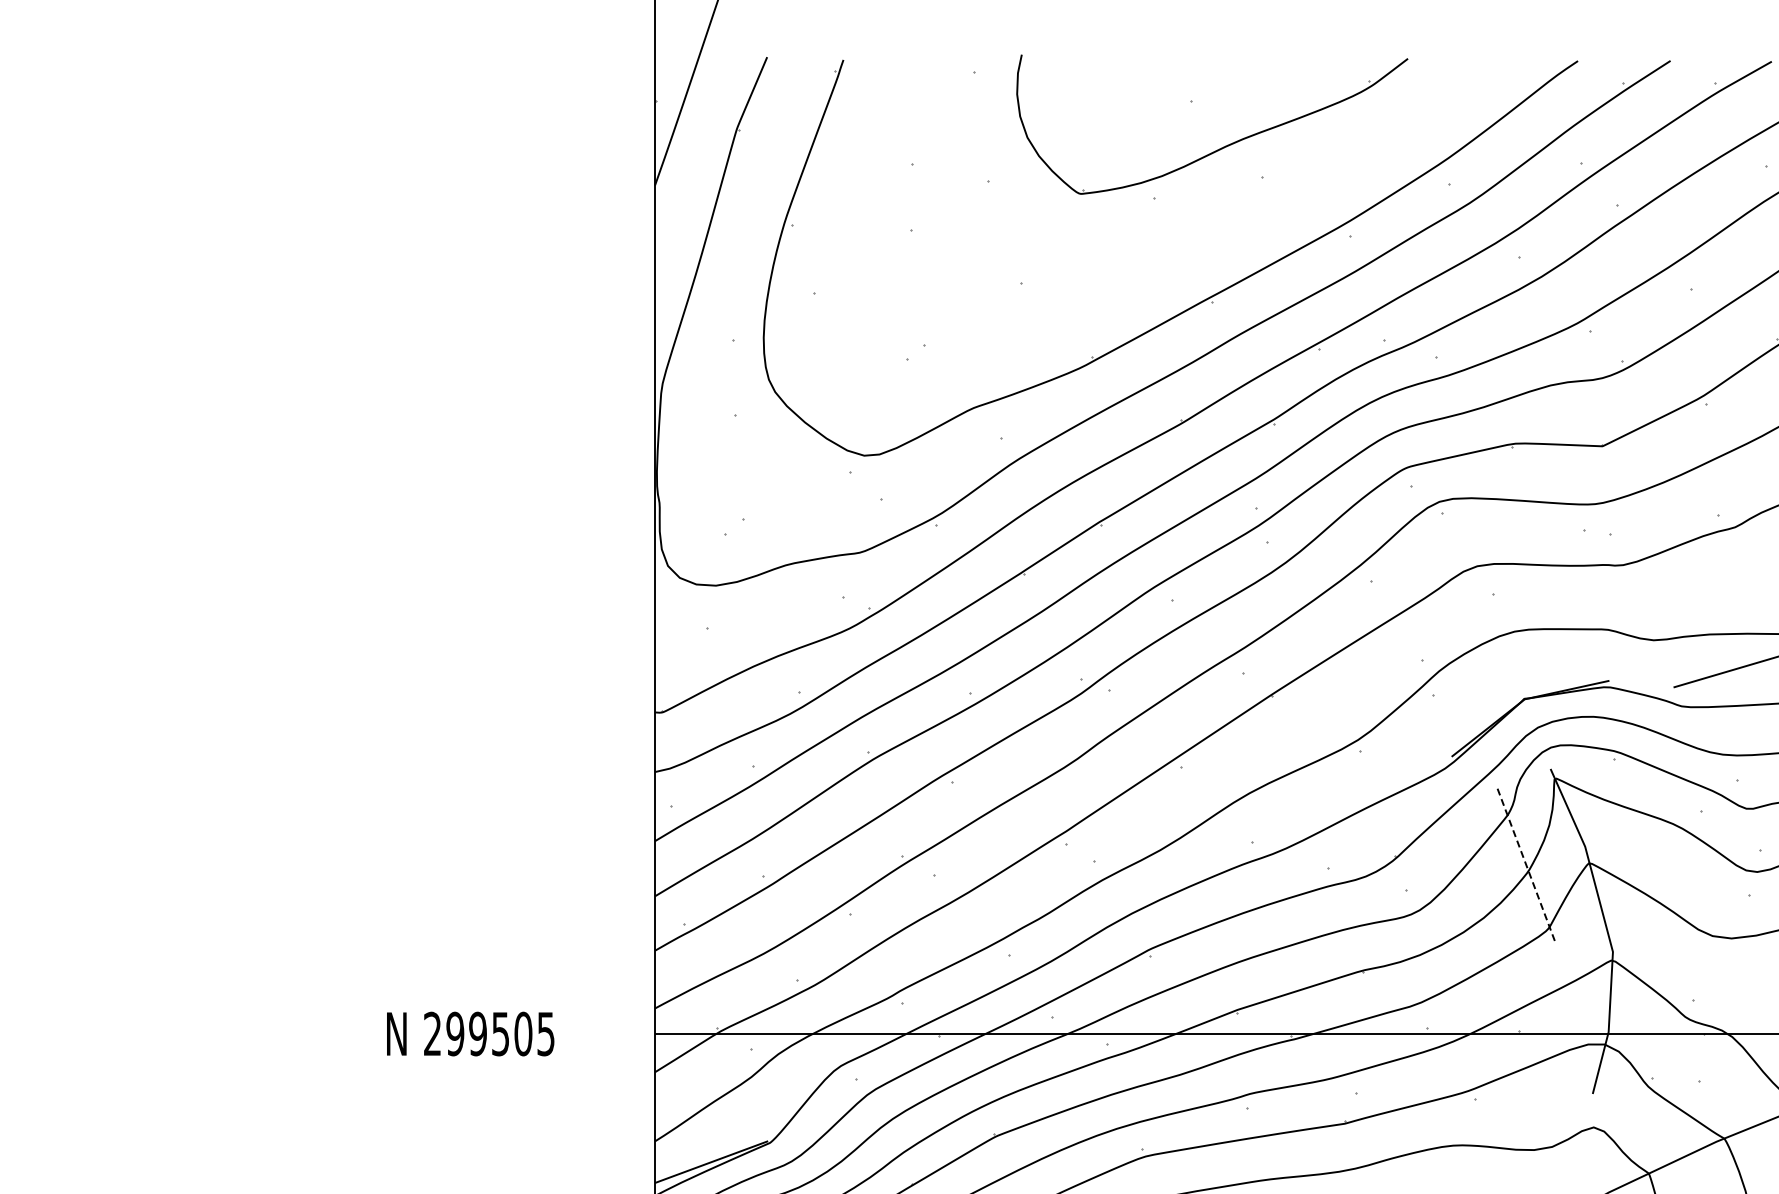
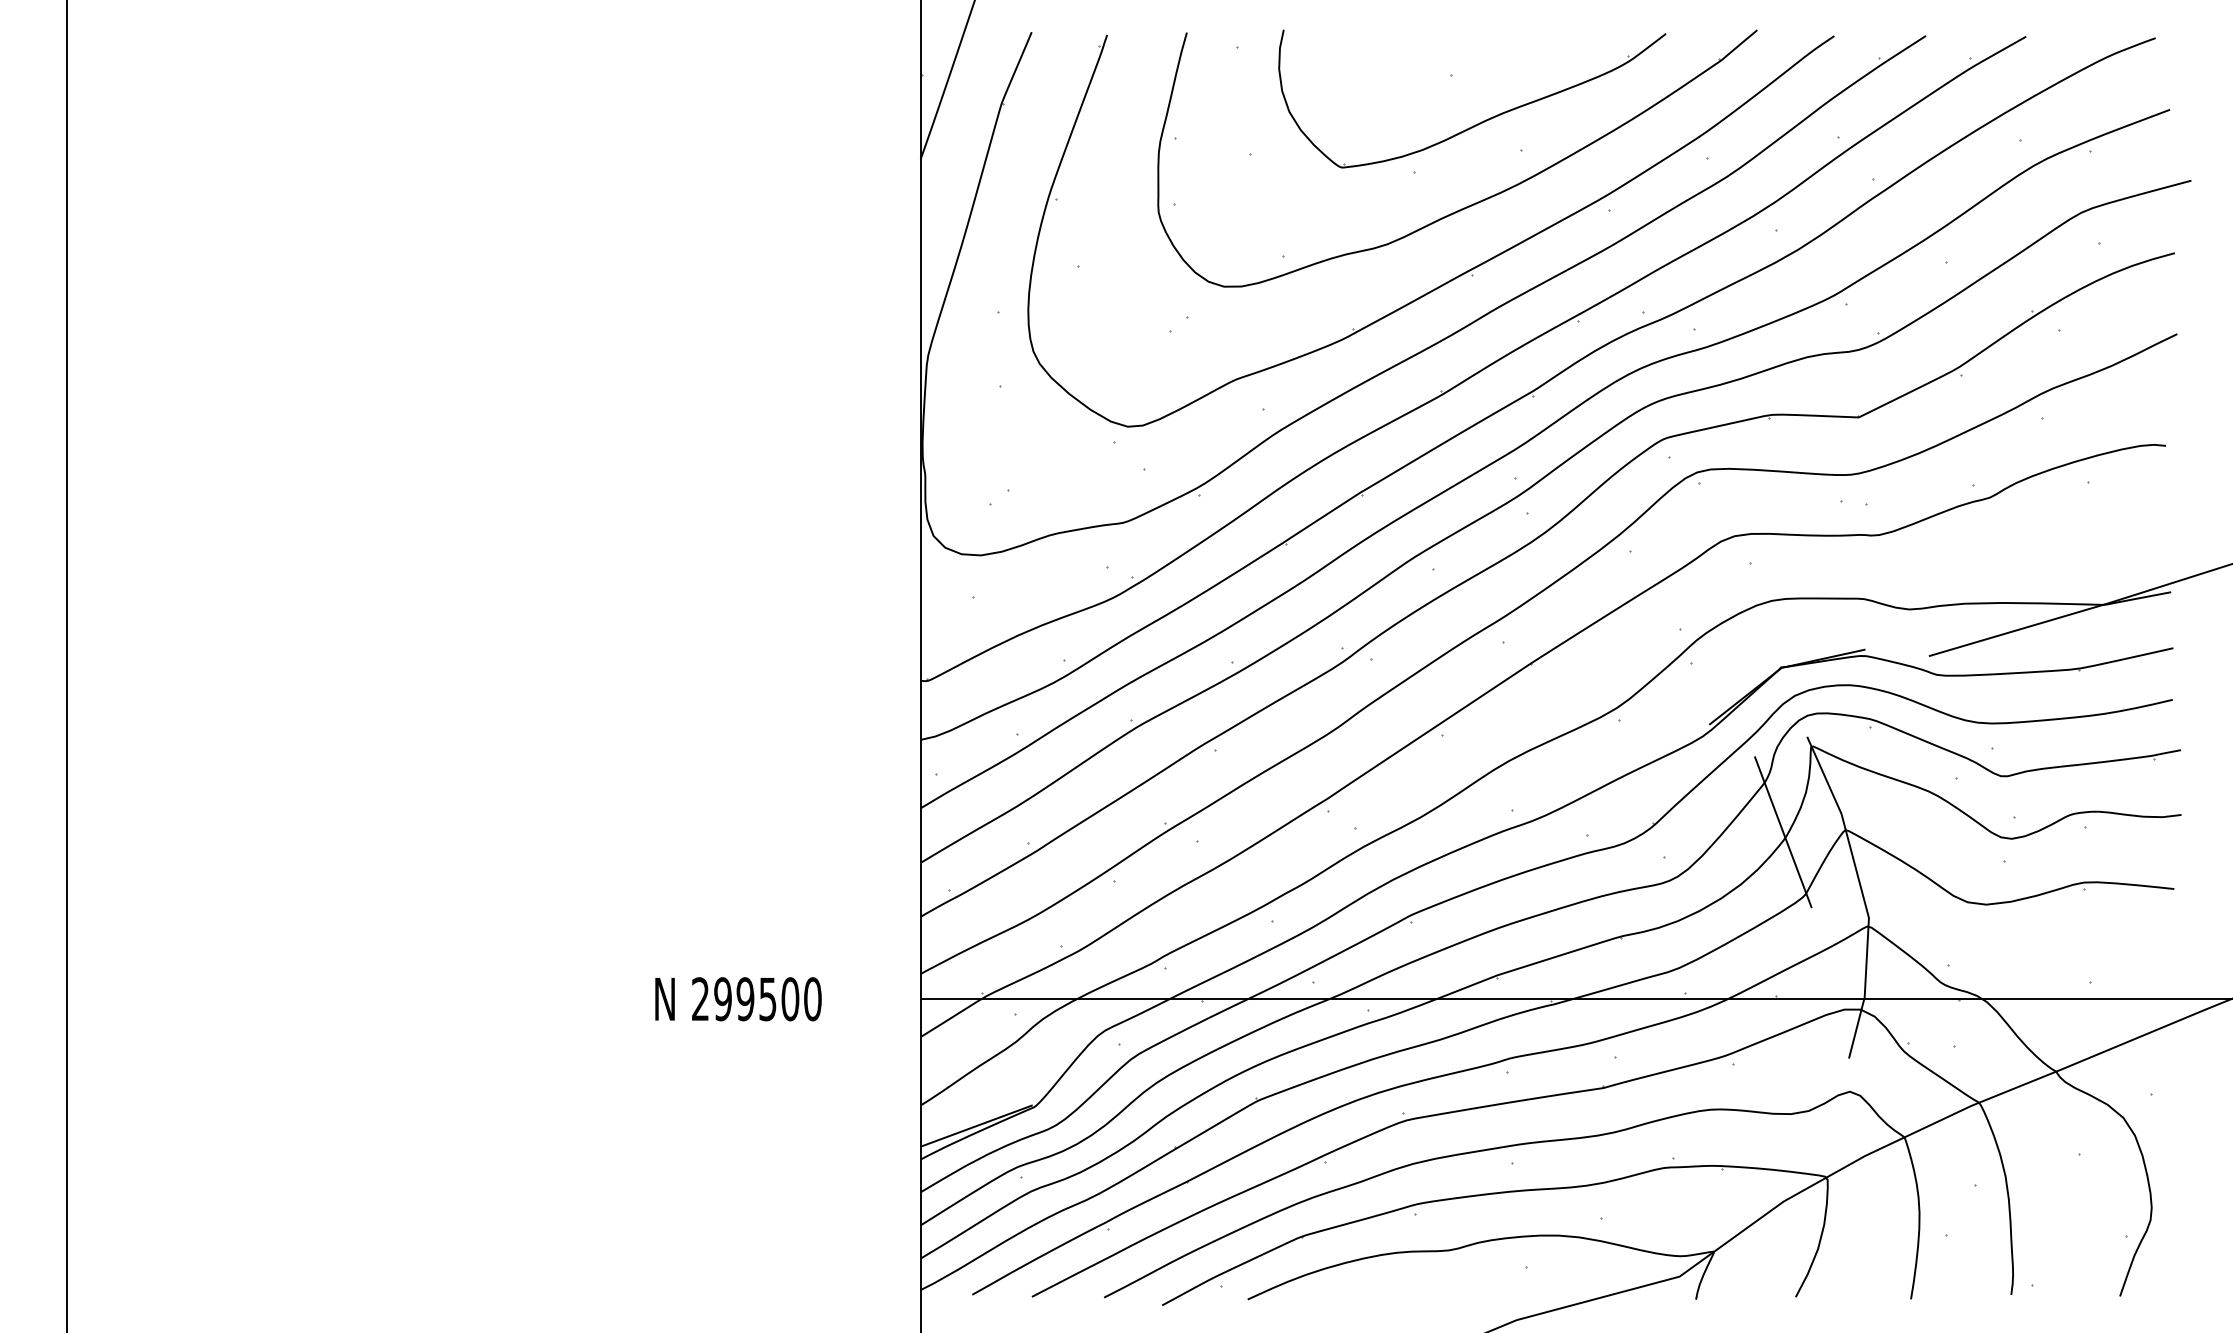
part: (1217, 228) -> (1477, 201), added
line: (1526, 865) -> (1783, 832), dashed -> solid
text: (545, 1034) -> (812, 999), 299505 -> 299500

